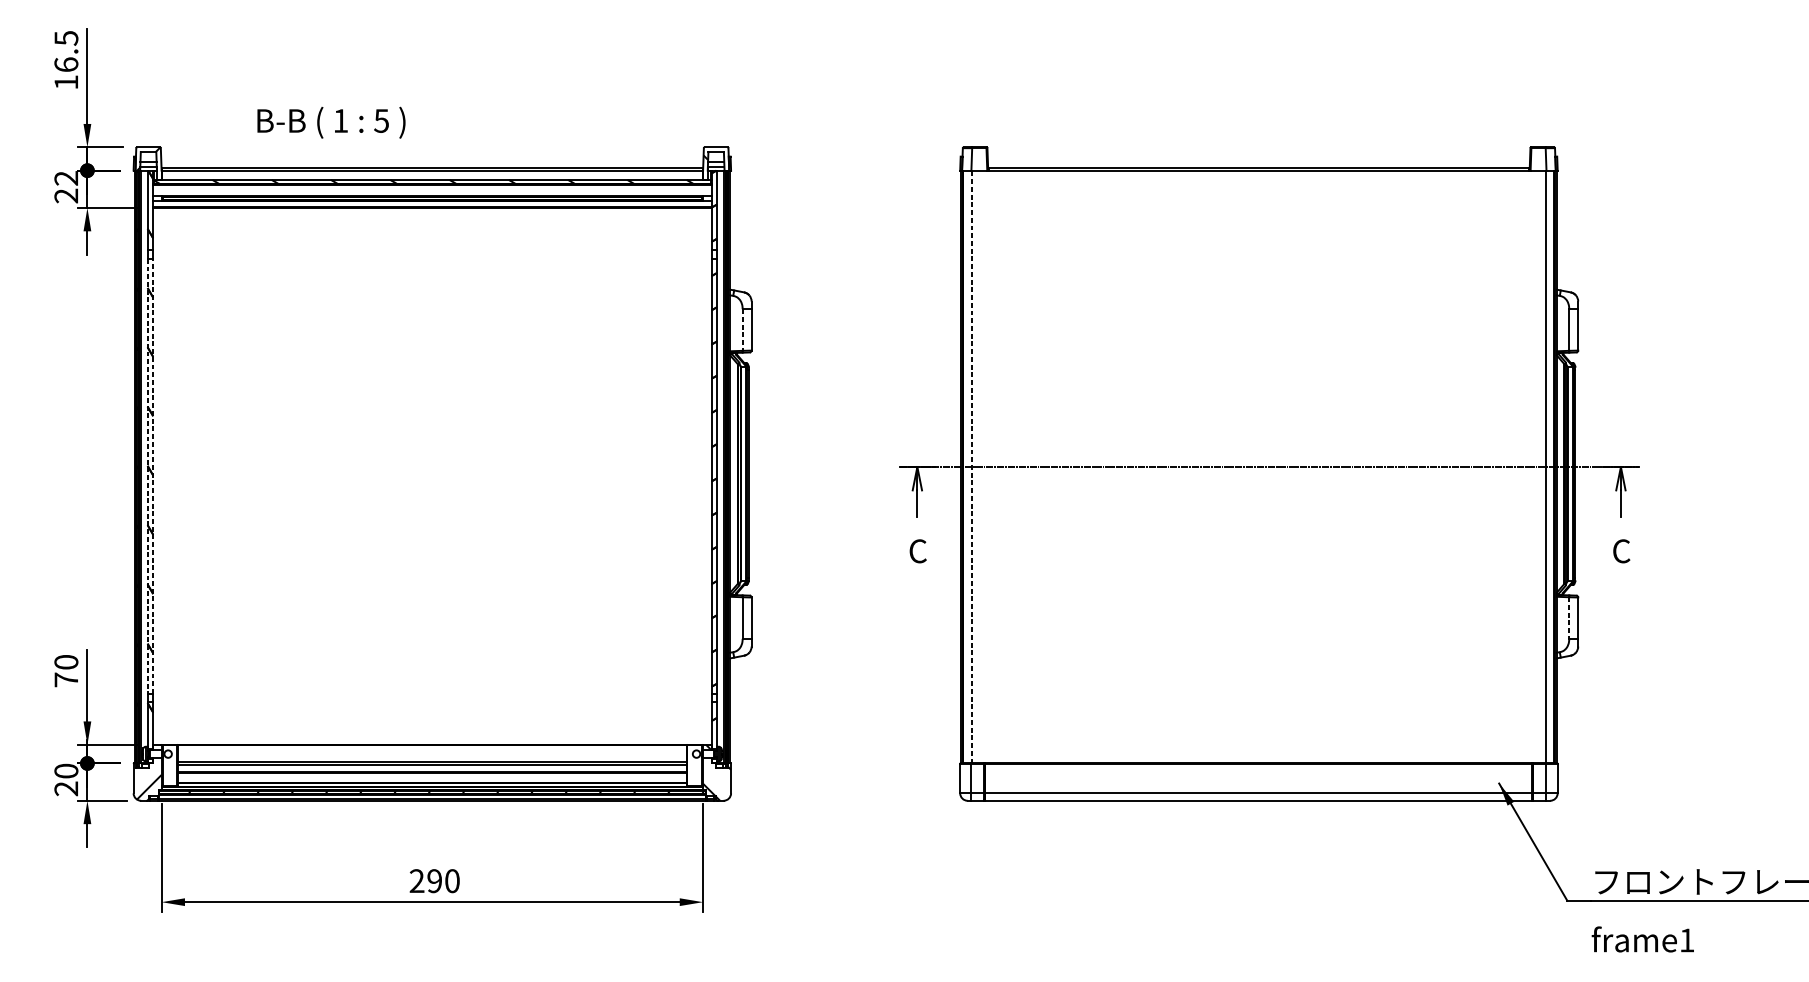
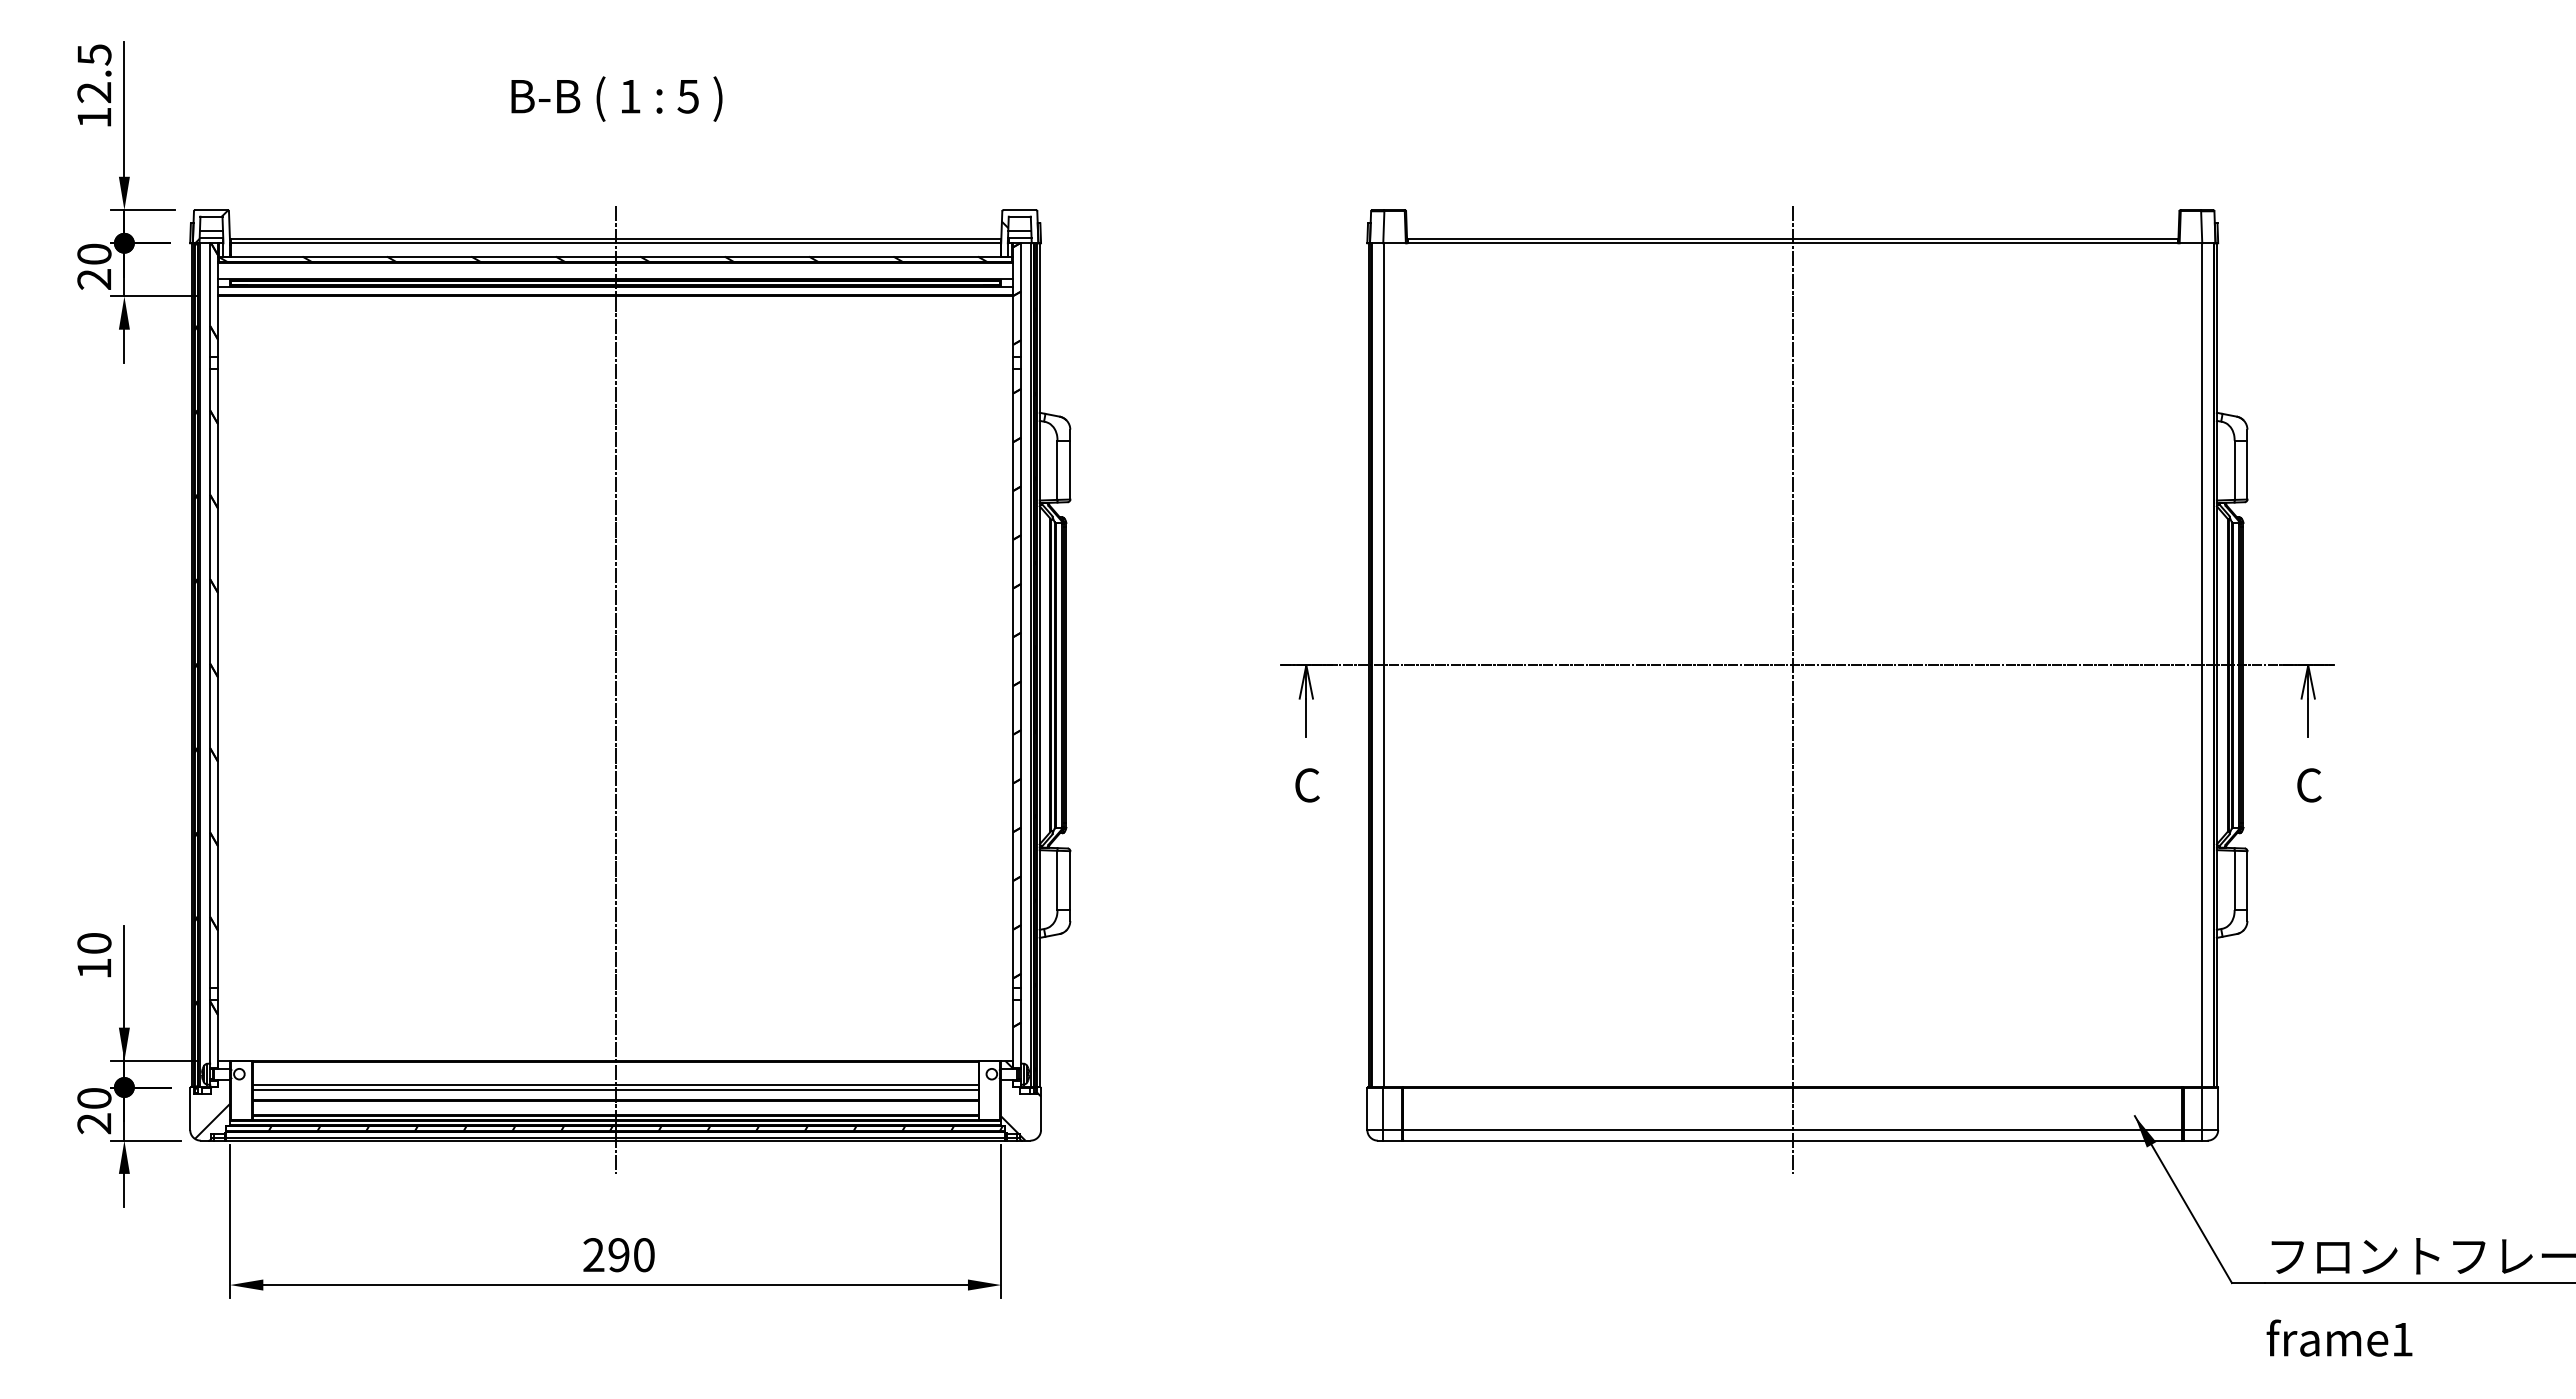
text: (66, 64) -> (94, 92), 16.5 -> 12.5
text: (331, 122) -> (616, 98), moved
text: (66, 177) -> (94, 253), 22 -> 20
line: (742, 330) -> (1057, 470), dashed -> solid
line: (971, 466) -> (1383, 664), dashed -> solid
line: (147, 476) -> (210, 678), dashed -> solid
line: (153, 476) -> (218, 678), dashed -> solid
line: (432, 483) -> (615, 689), added
line: (1258, 483) -> (1792, 689), added
line: (1569, 618) -> (2234, 880), dashed -> solid
text: (66, 679) -> (94, 968), 70 -> 10

